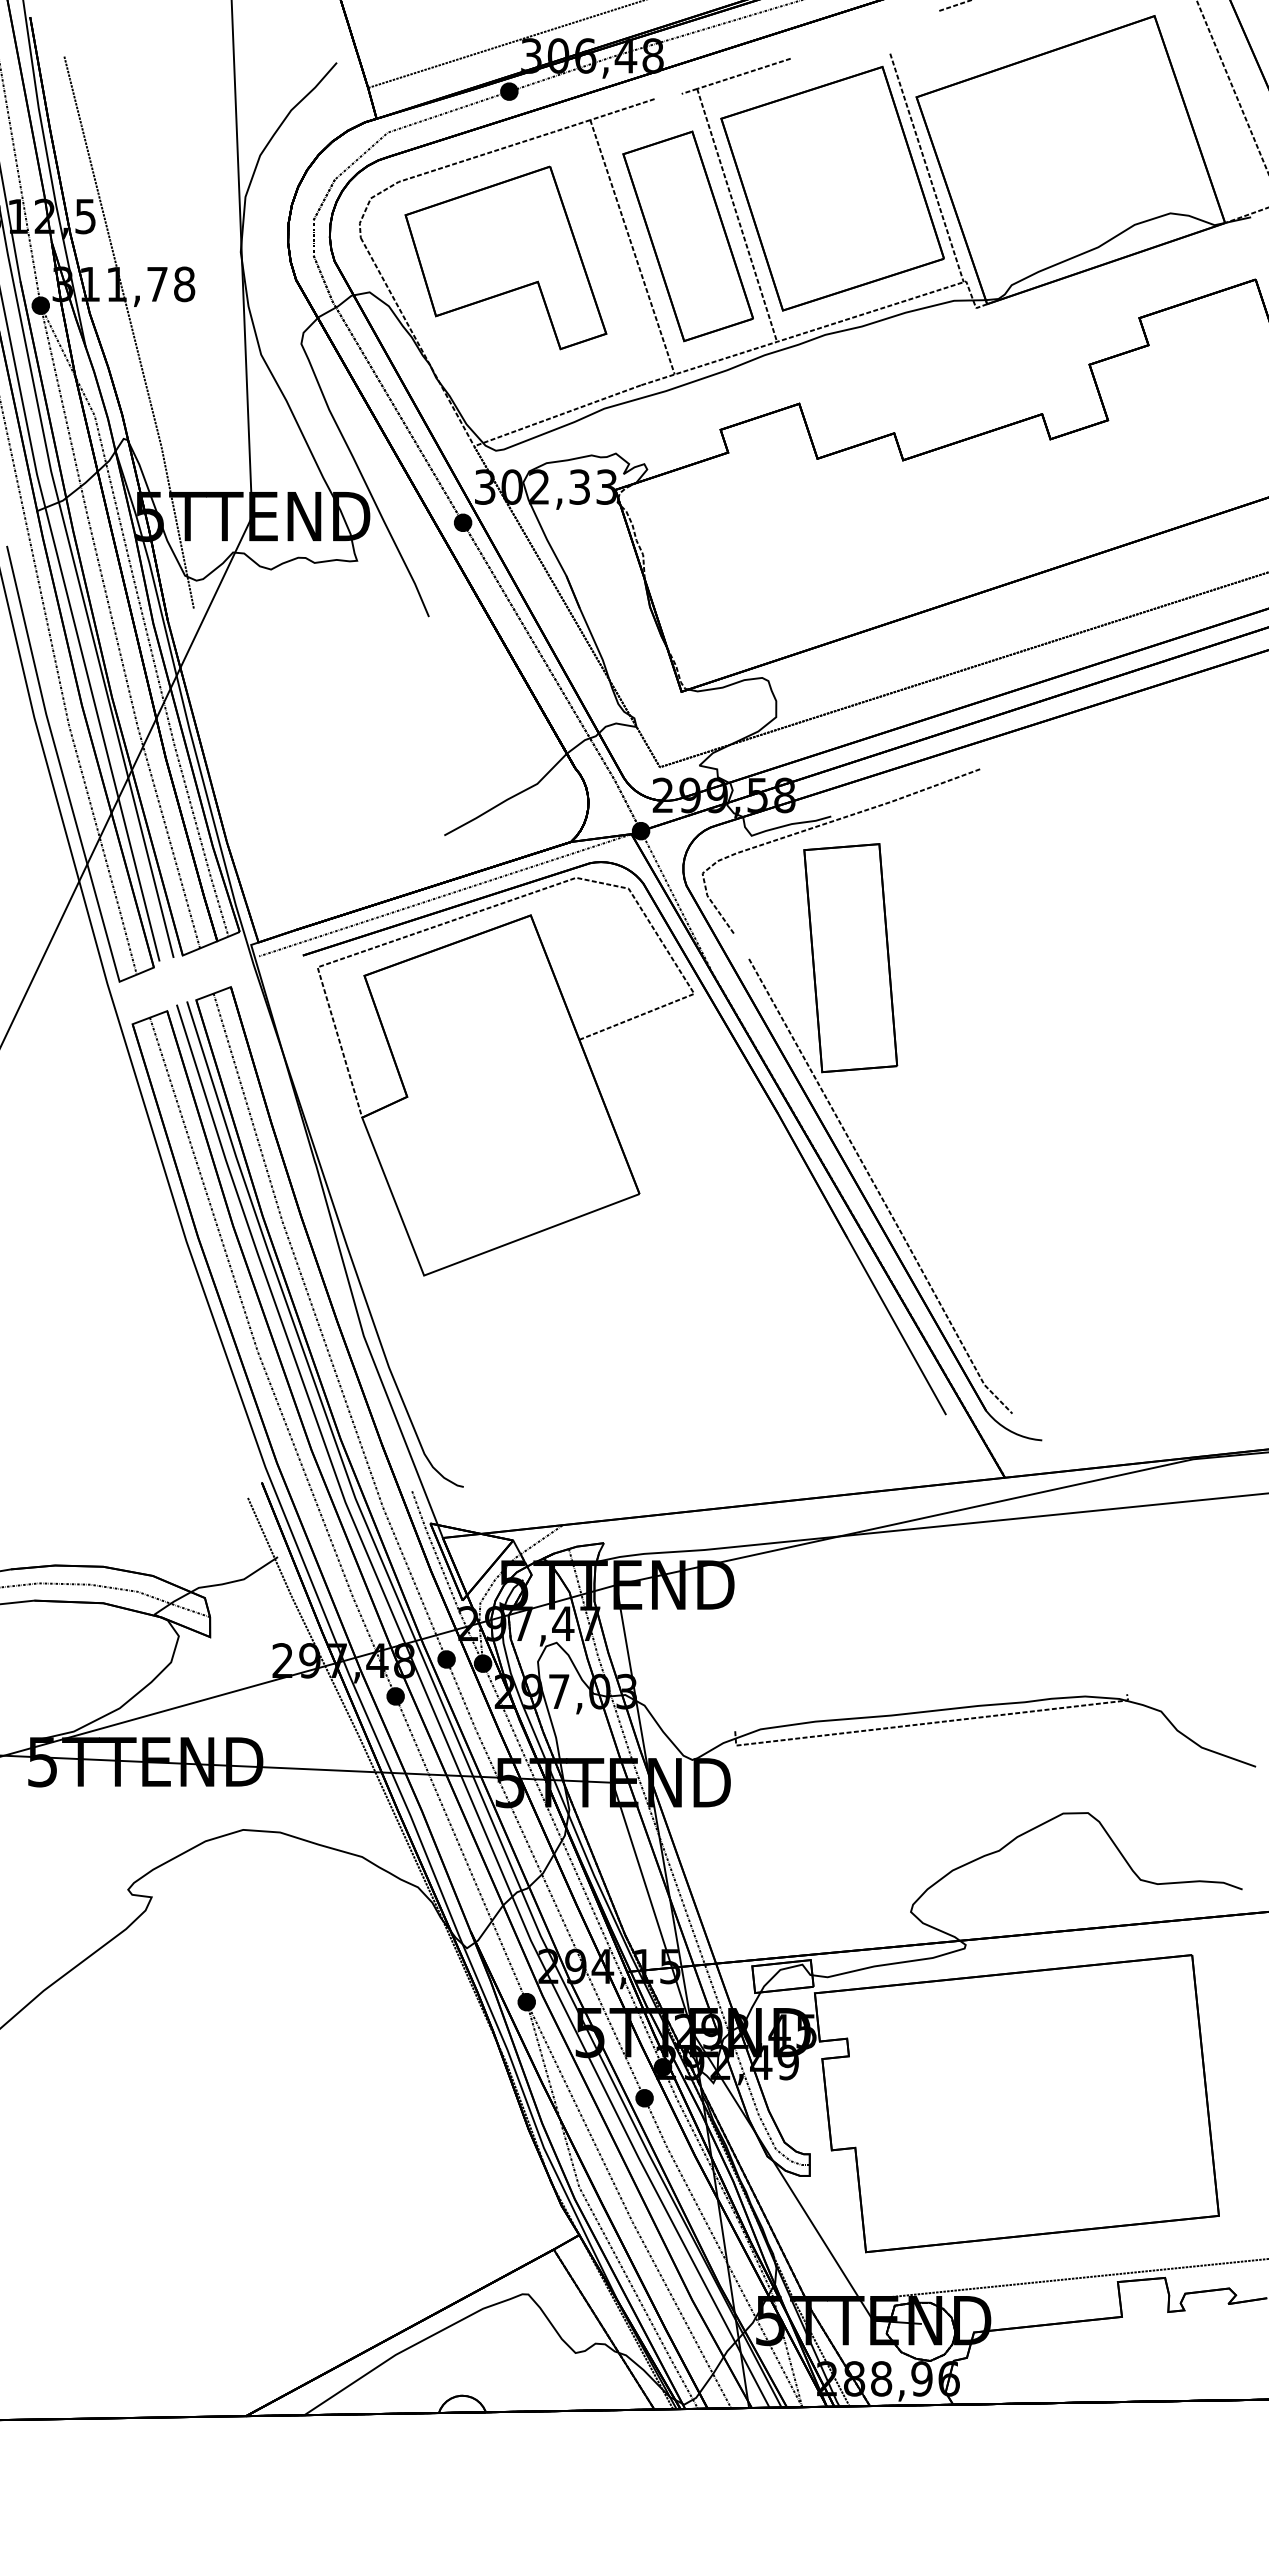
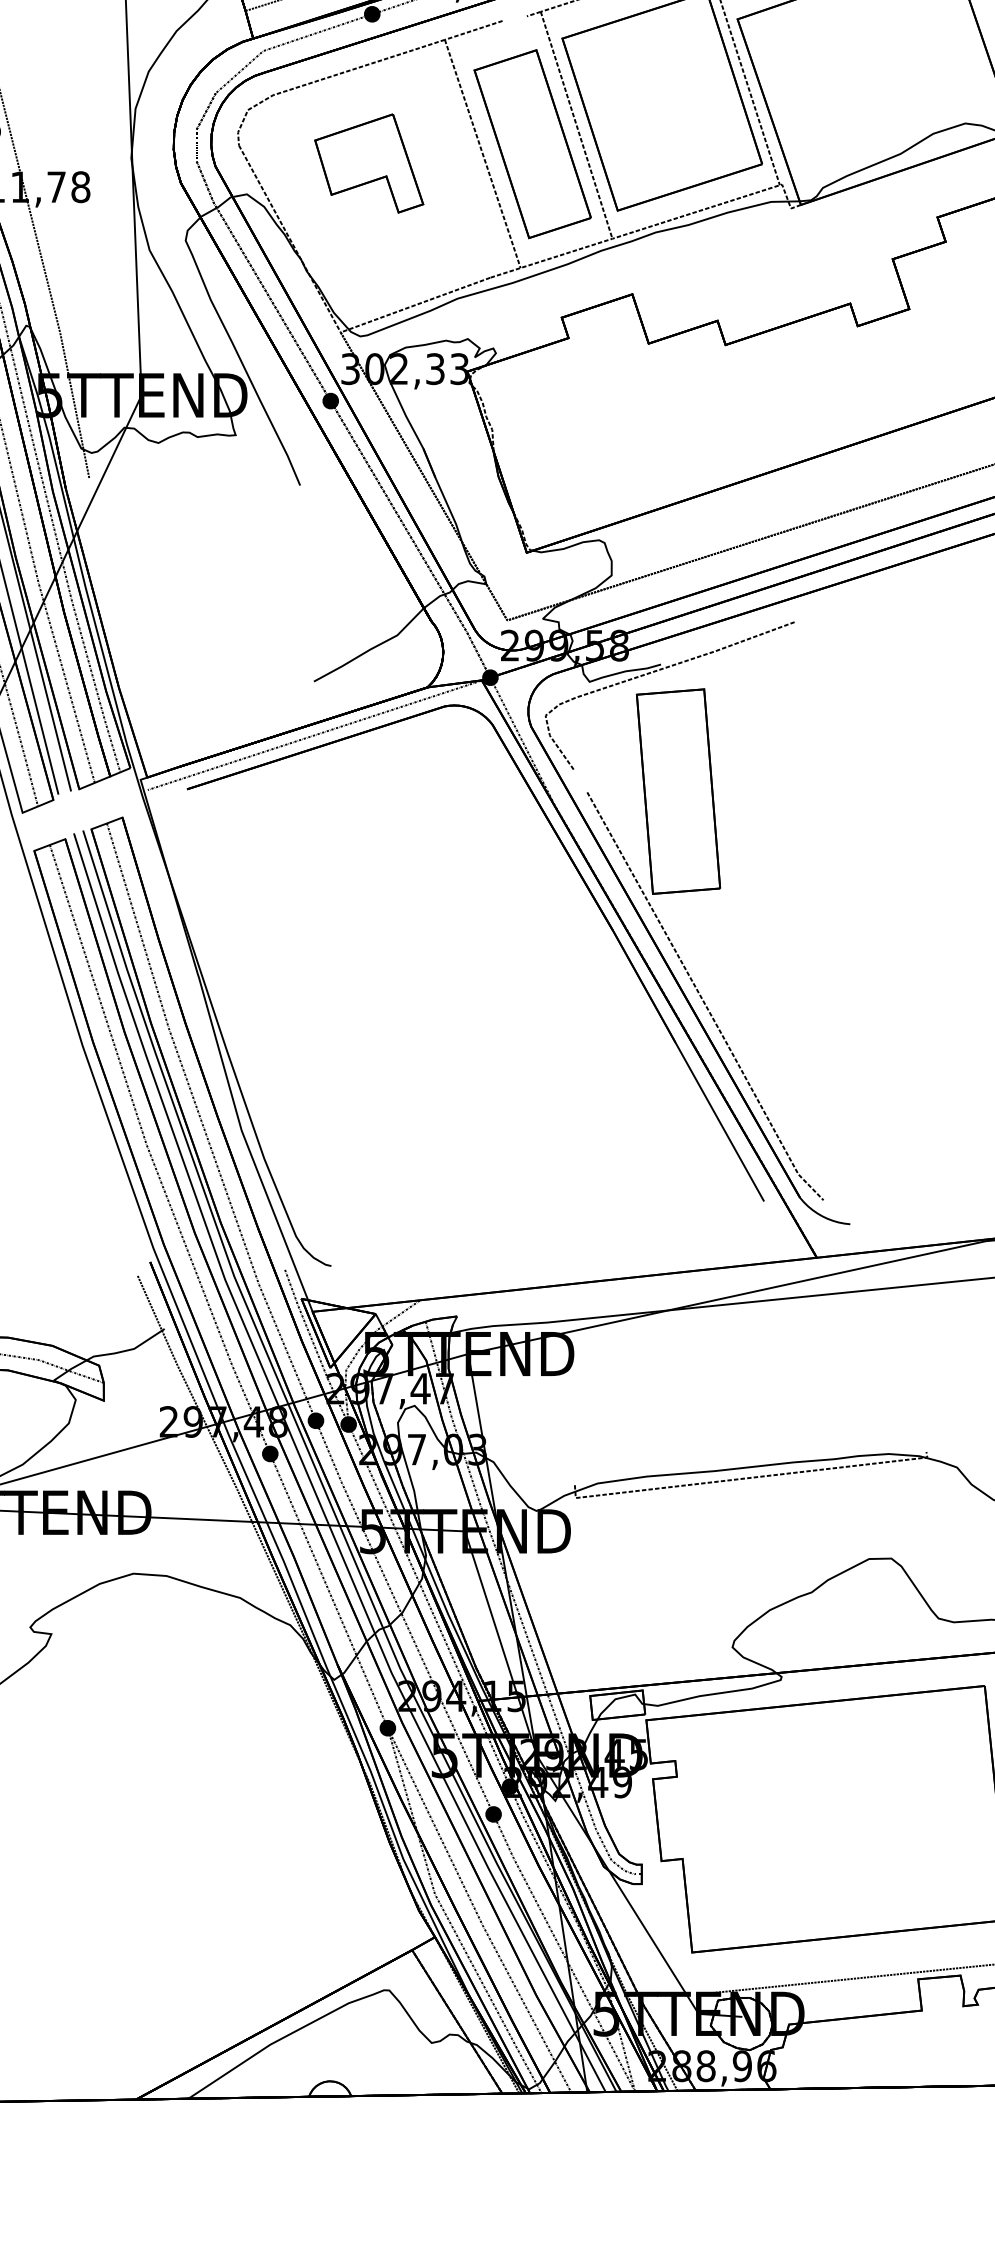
part: (505, 257) -> (368, 163), size x0.6
part: (505, 1076) -> (368, 897), removed

